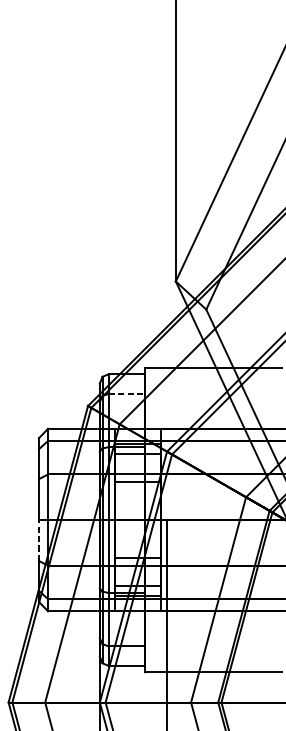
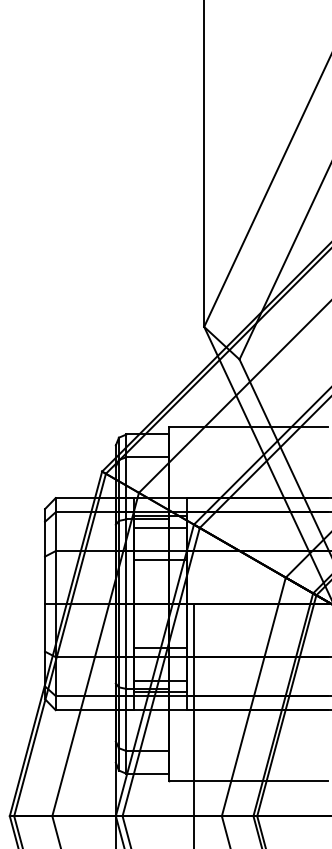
line: (127, 393) -> (148, 457), dashed -> solid
line: (39, 540) -> (45, 627), dashed -> solid

